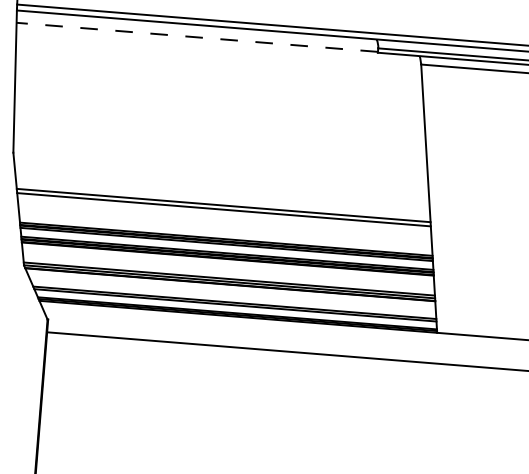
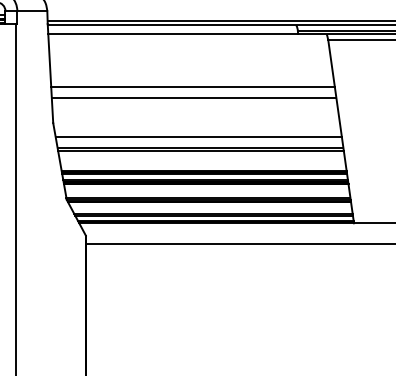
line: (197, 37) -> (173, 33), dashed -> solid
line: (219, 117) -> (192, 87), added
line: (219, 133) -> (193, 98), added
line: (222, 189) -> (198, 136), added

